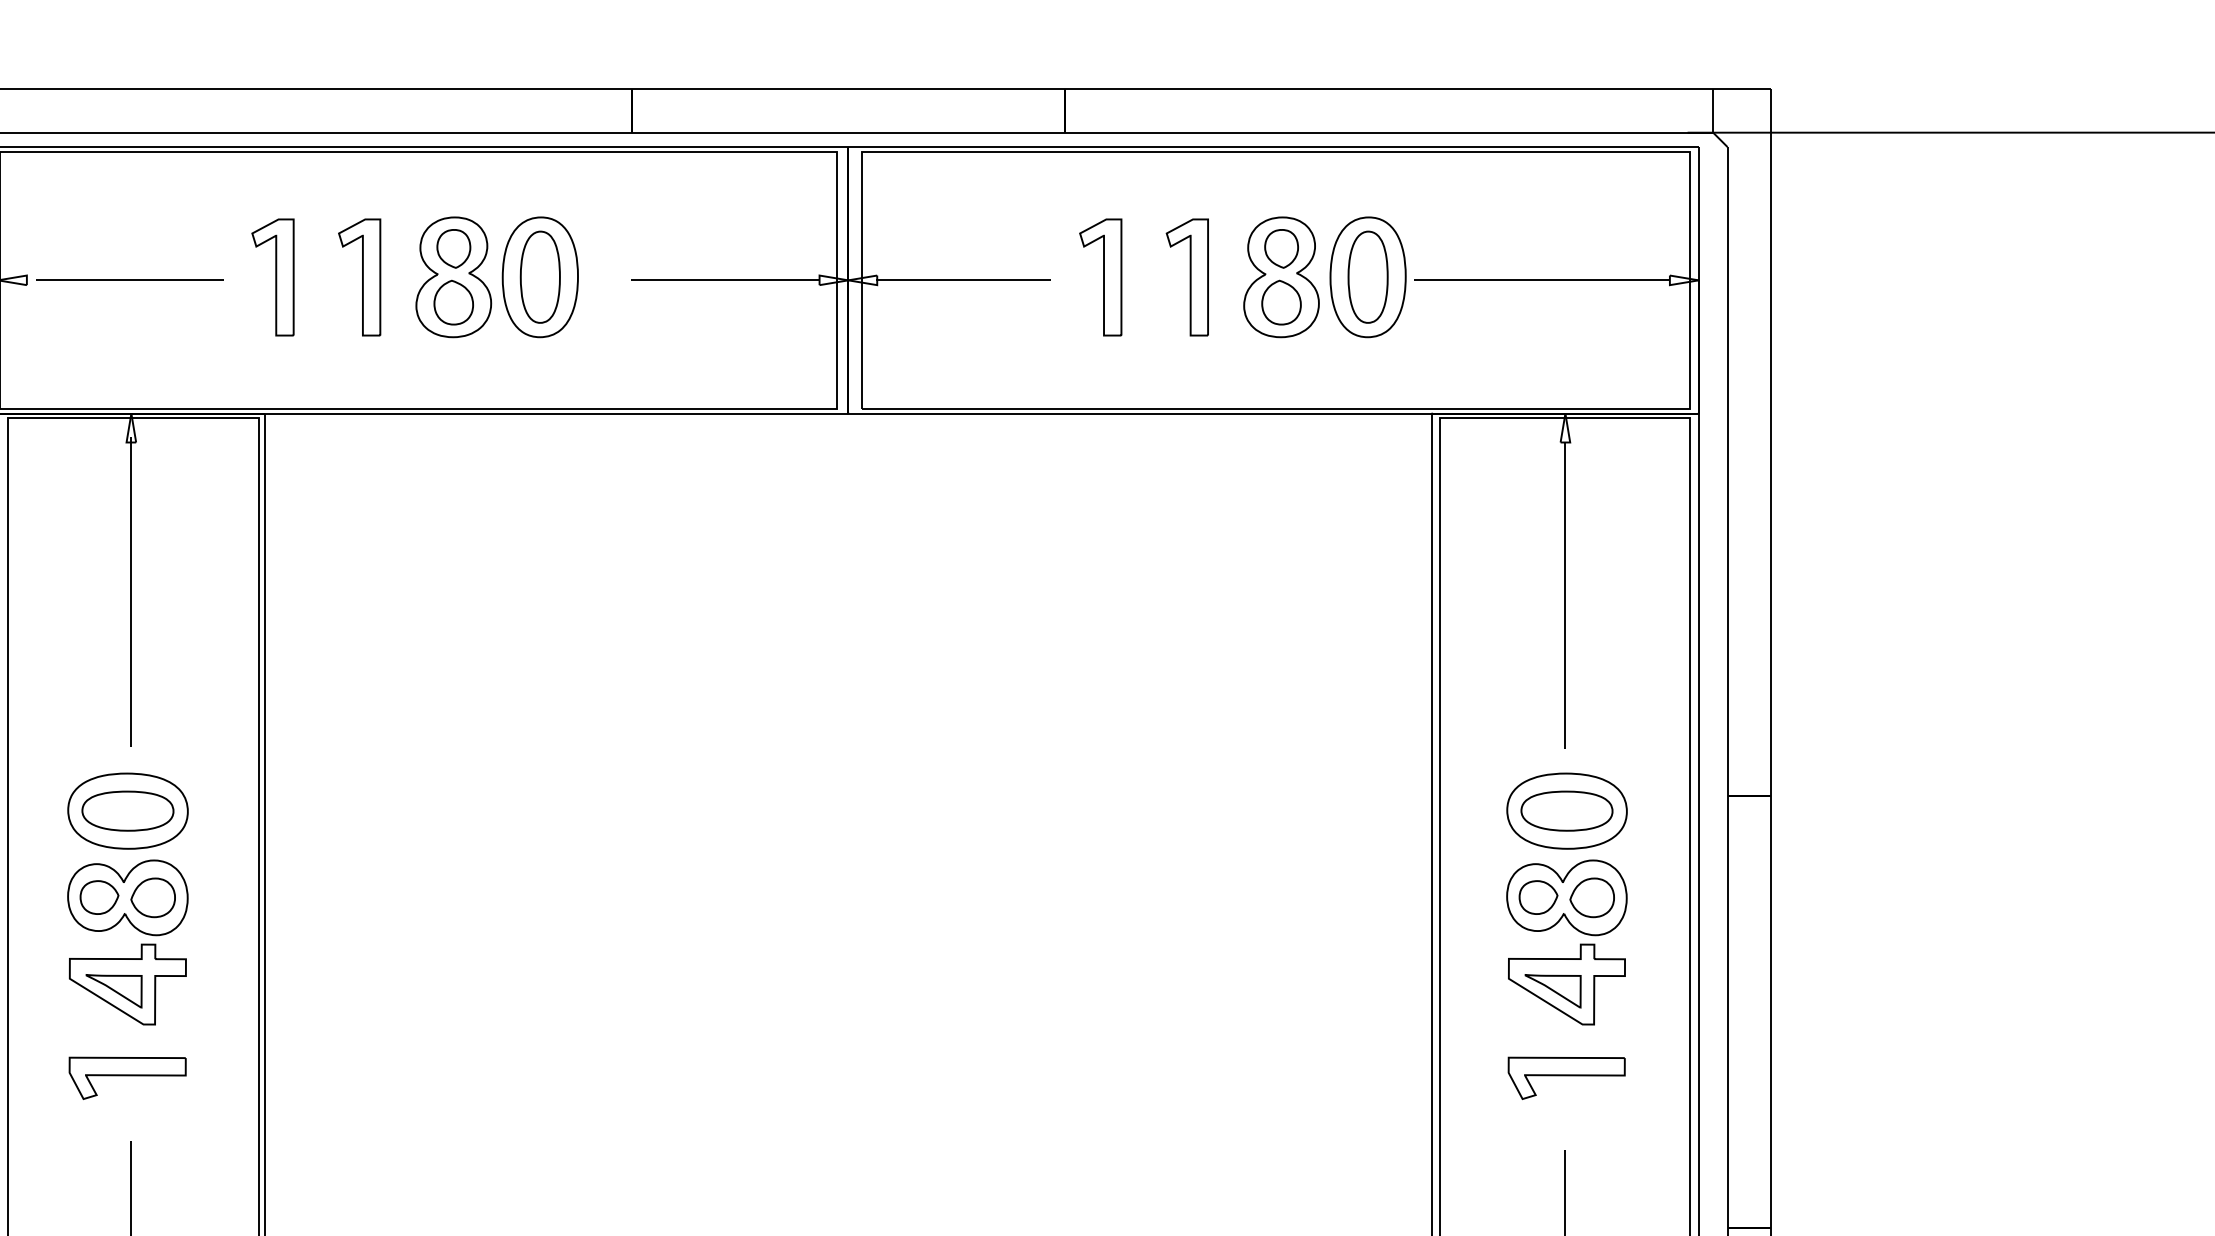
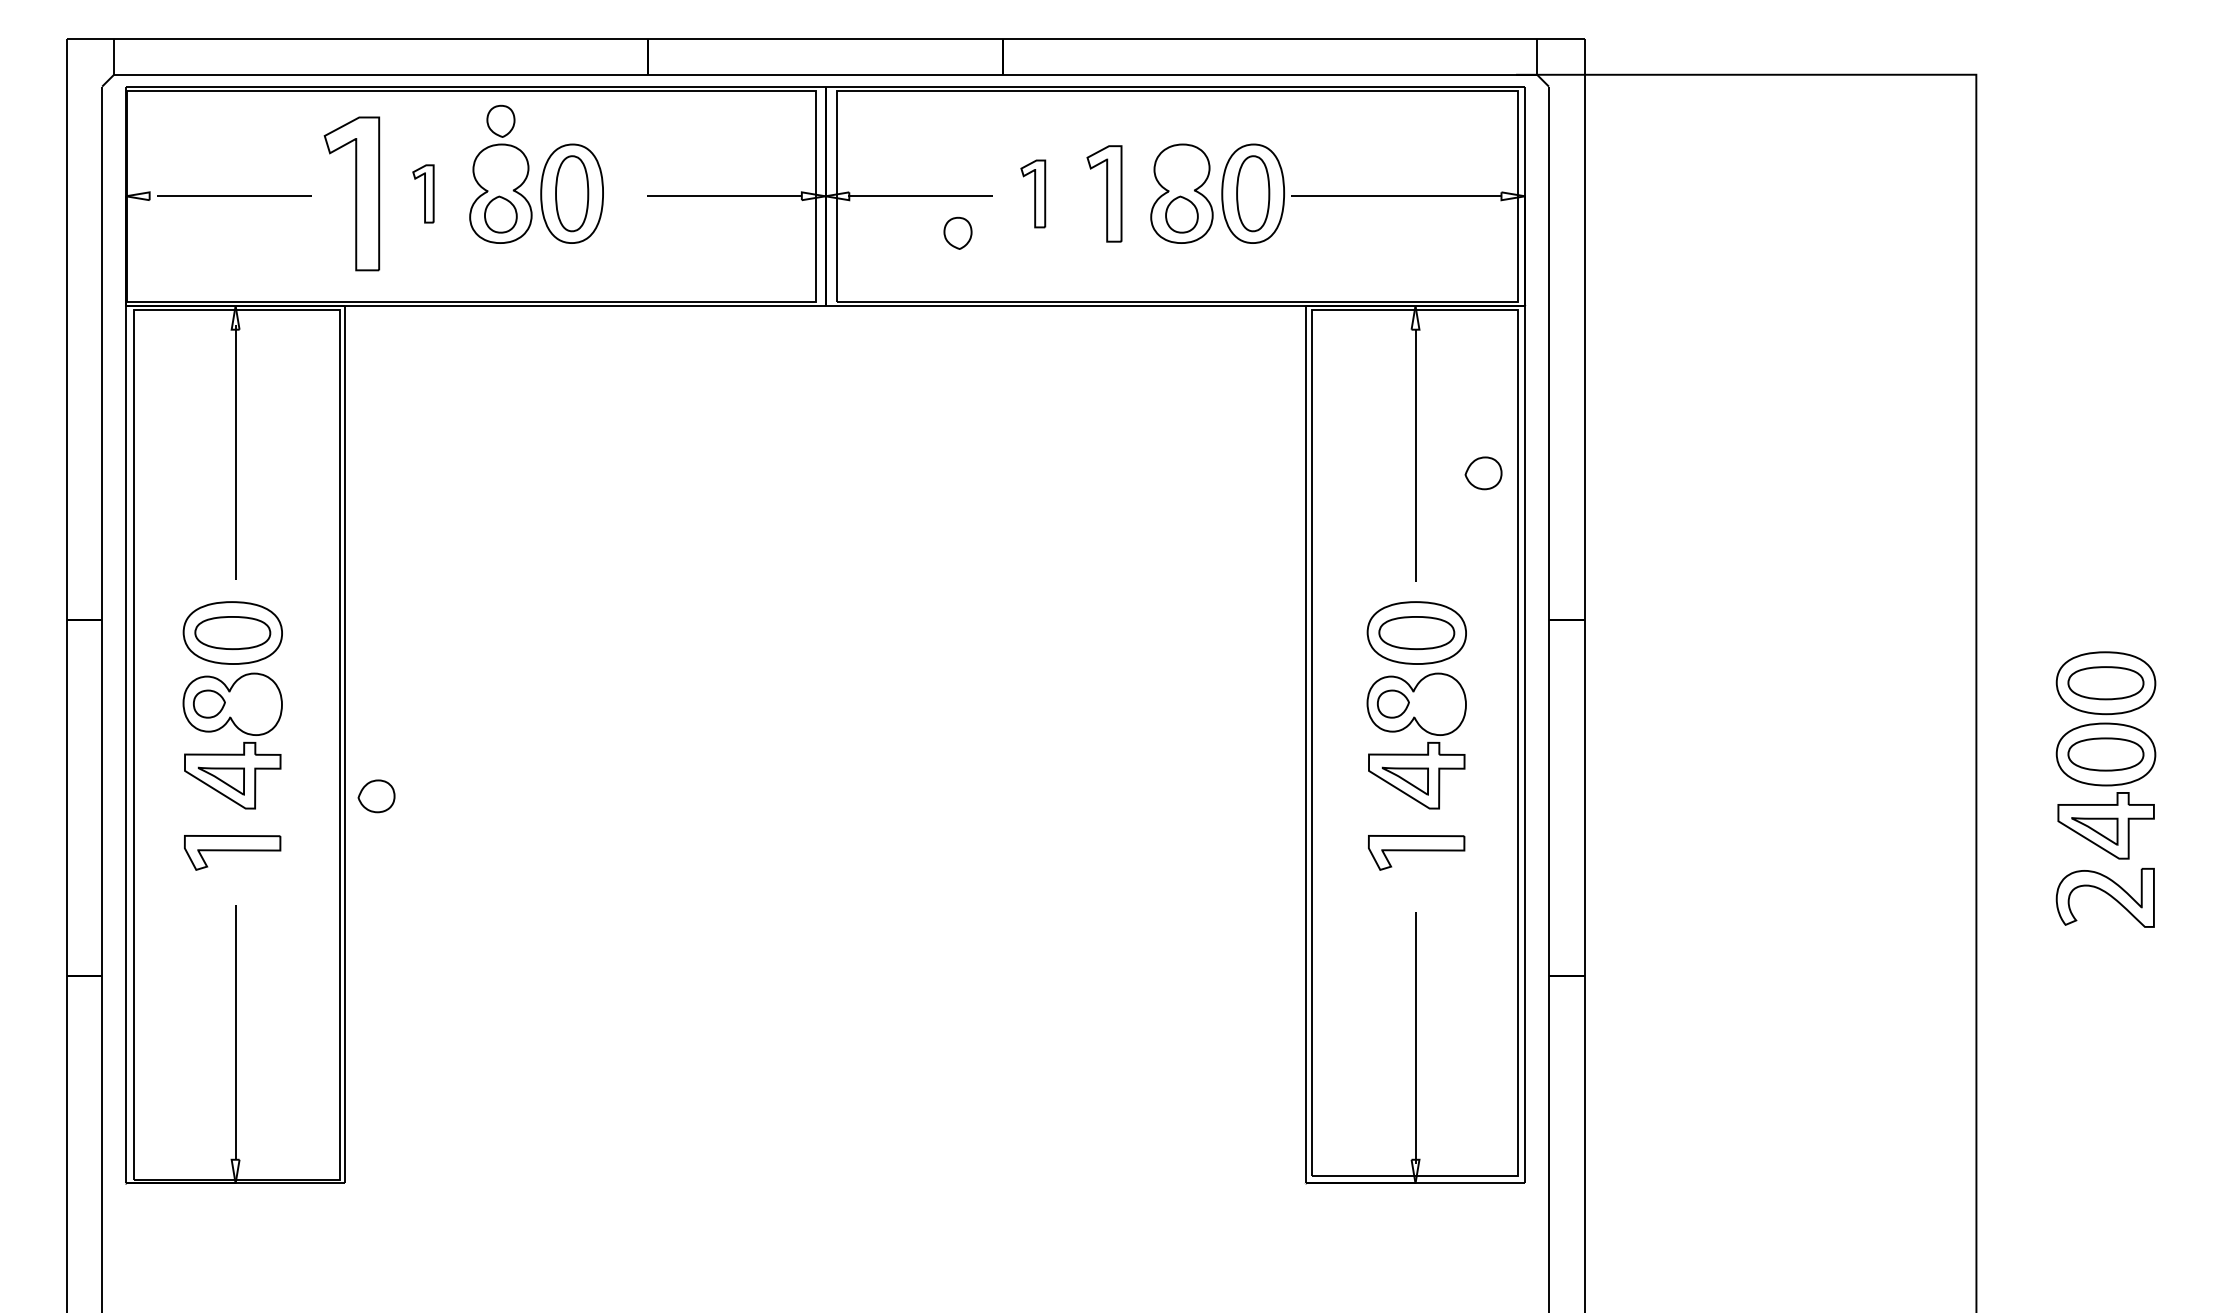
part: (453, 247) -> (500, 120), moved
part: (1280, 247) -> (957, 232), moved
part: (273, 276) -> (352, 193), size x1.6
part: (359, 276) -> (423, 193), size x0.6
part: (1101, 276) -> (1033, 193), size x0.7
part: (153, 898) -> (376, 796), moved
part: (1592, 898) -> (1483, 473), moved

